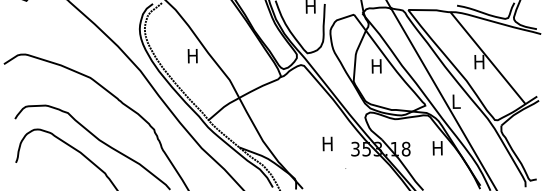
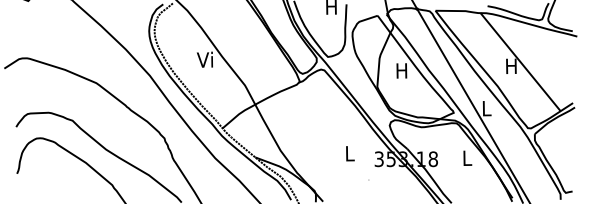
text: (191, 55) -> (204, 59), H -> Vi
text: (327, 143) -> (349, 153), H -> L
text: (437, 148) -> (466, 158), H -> L

